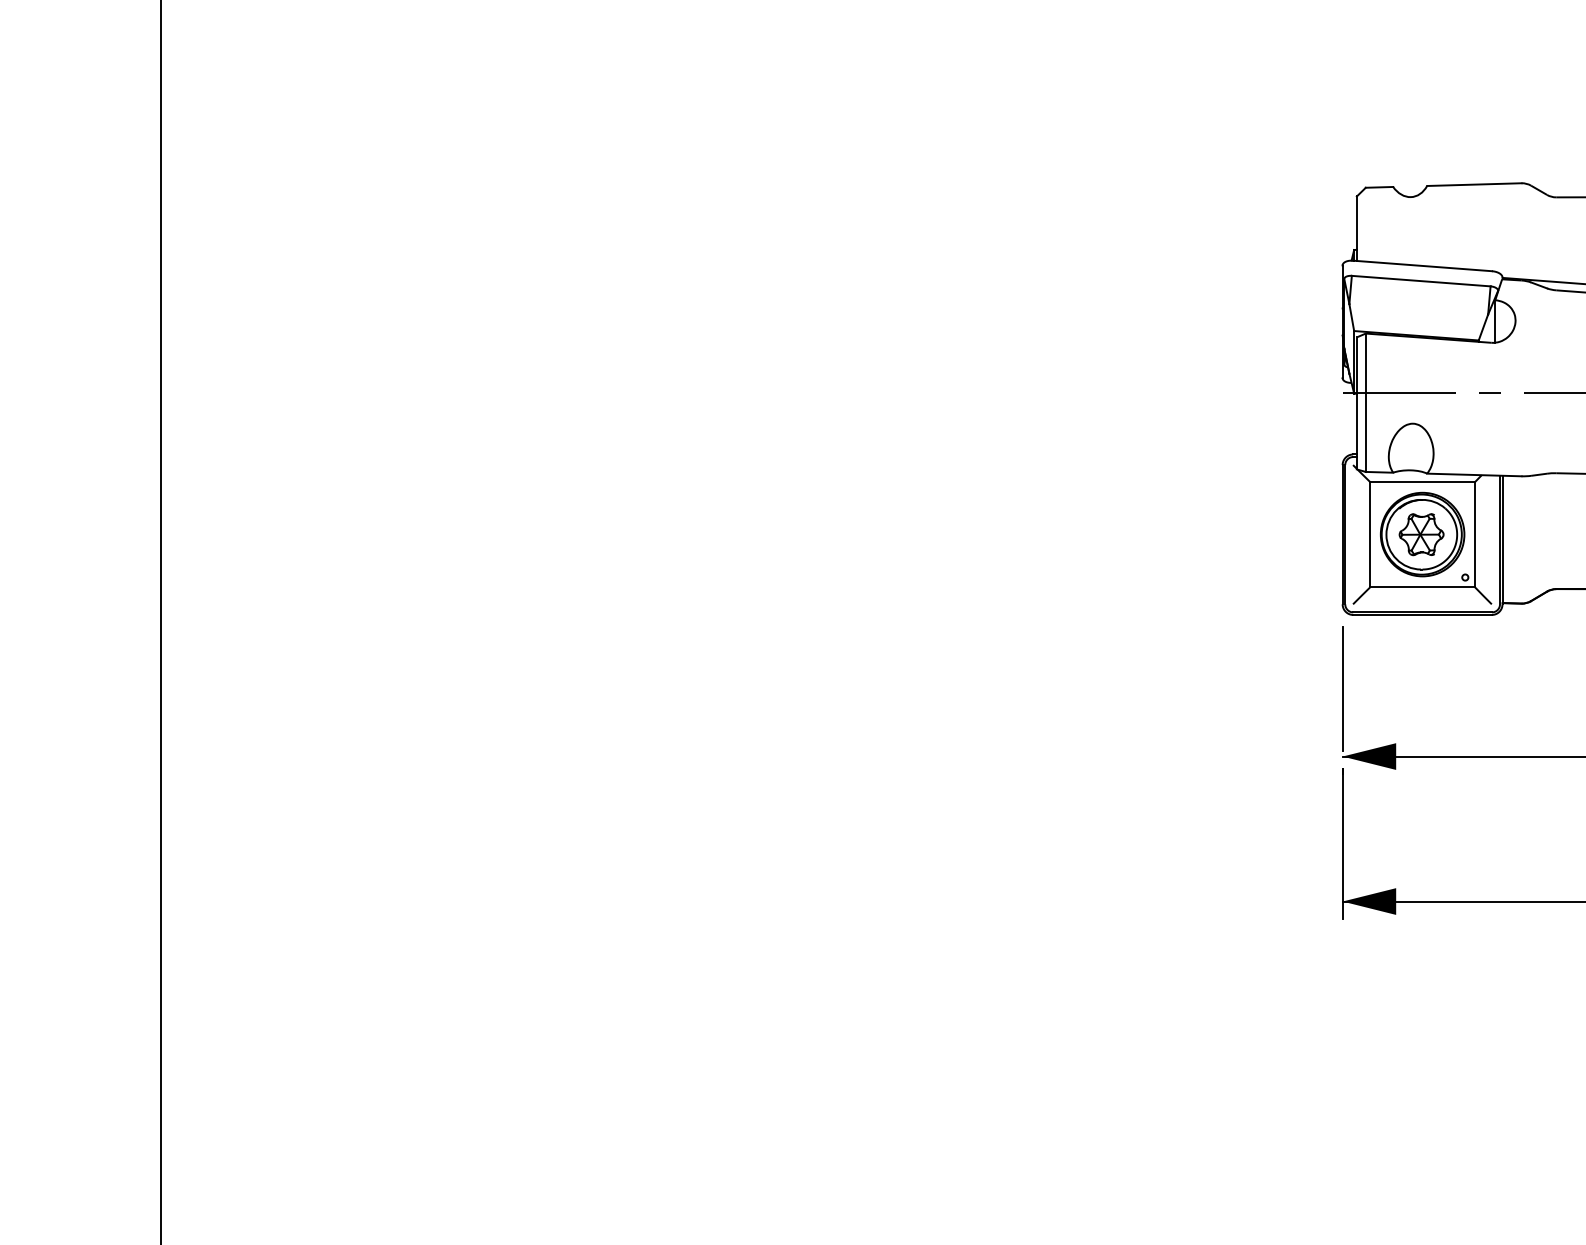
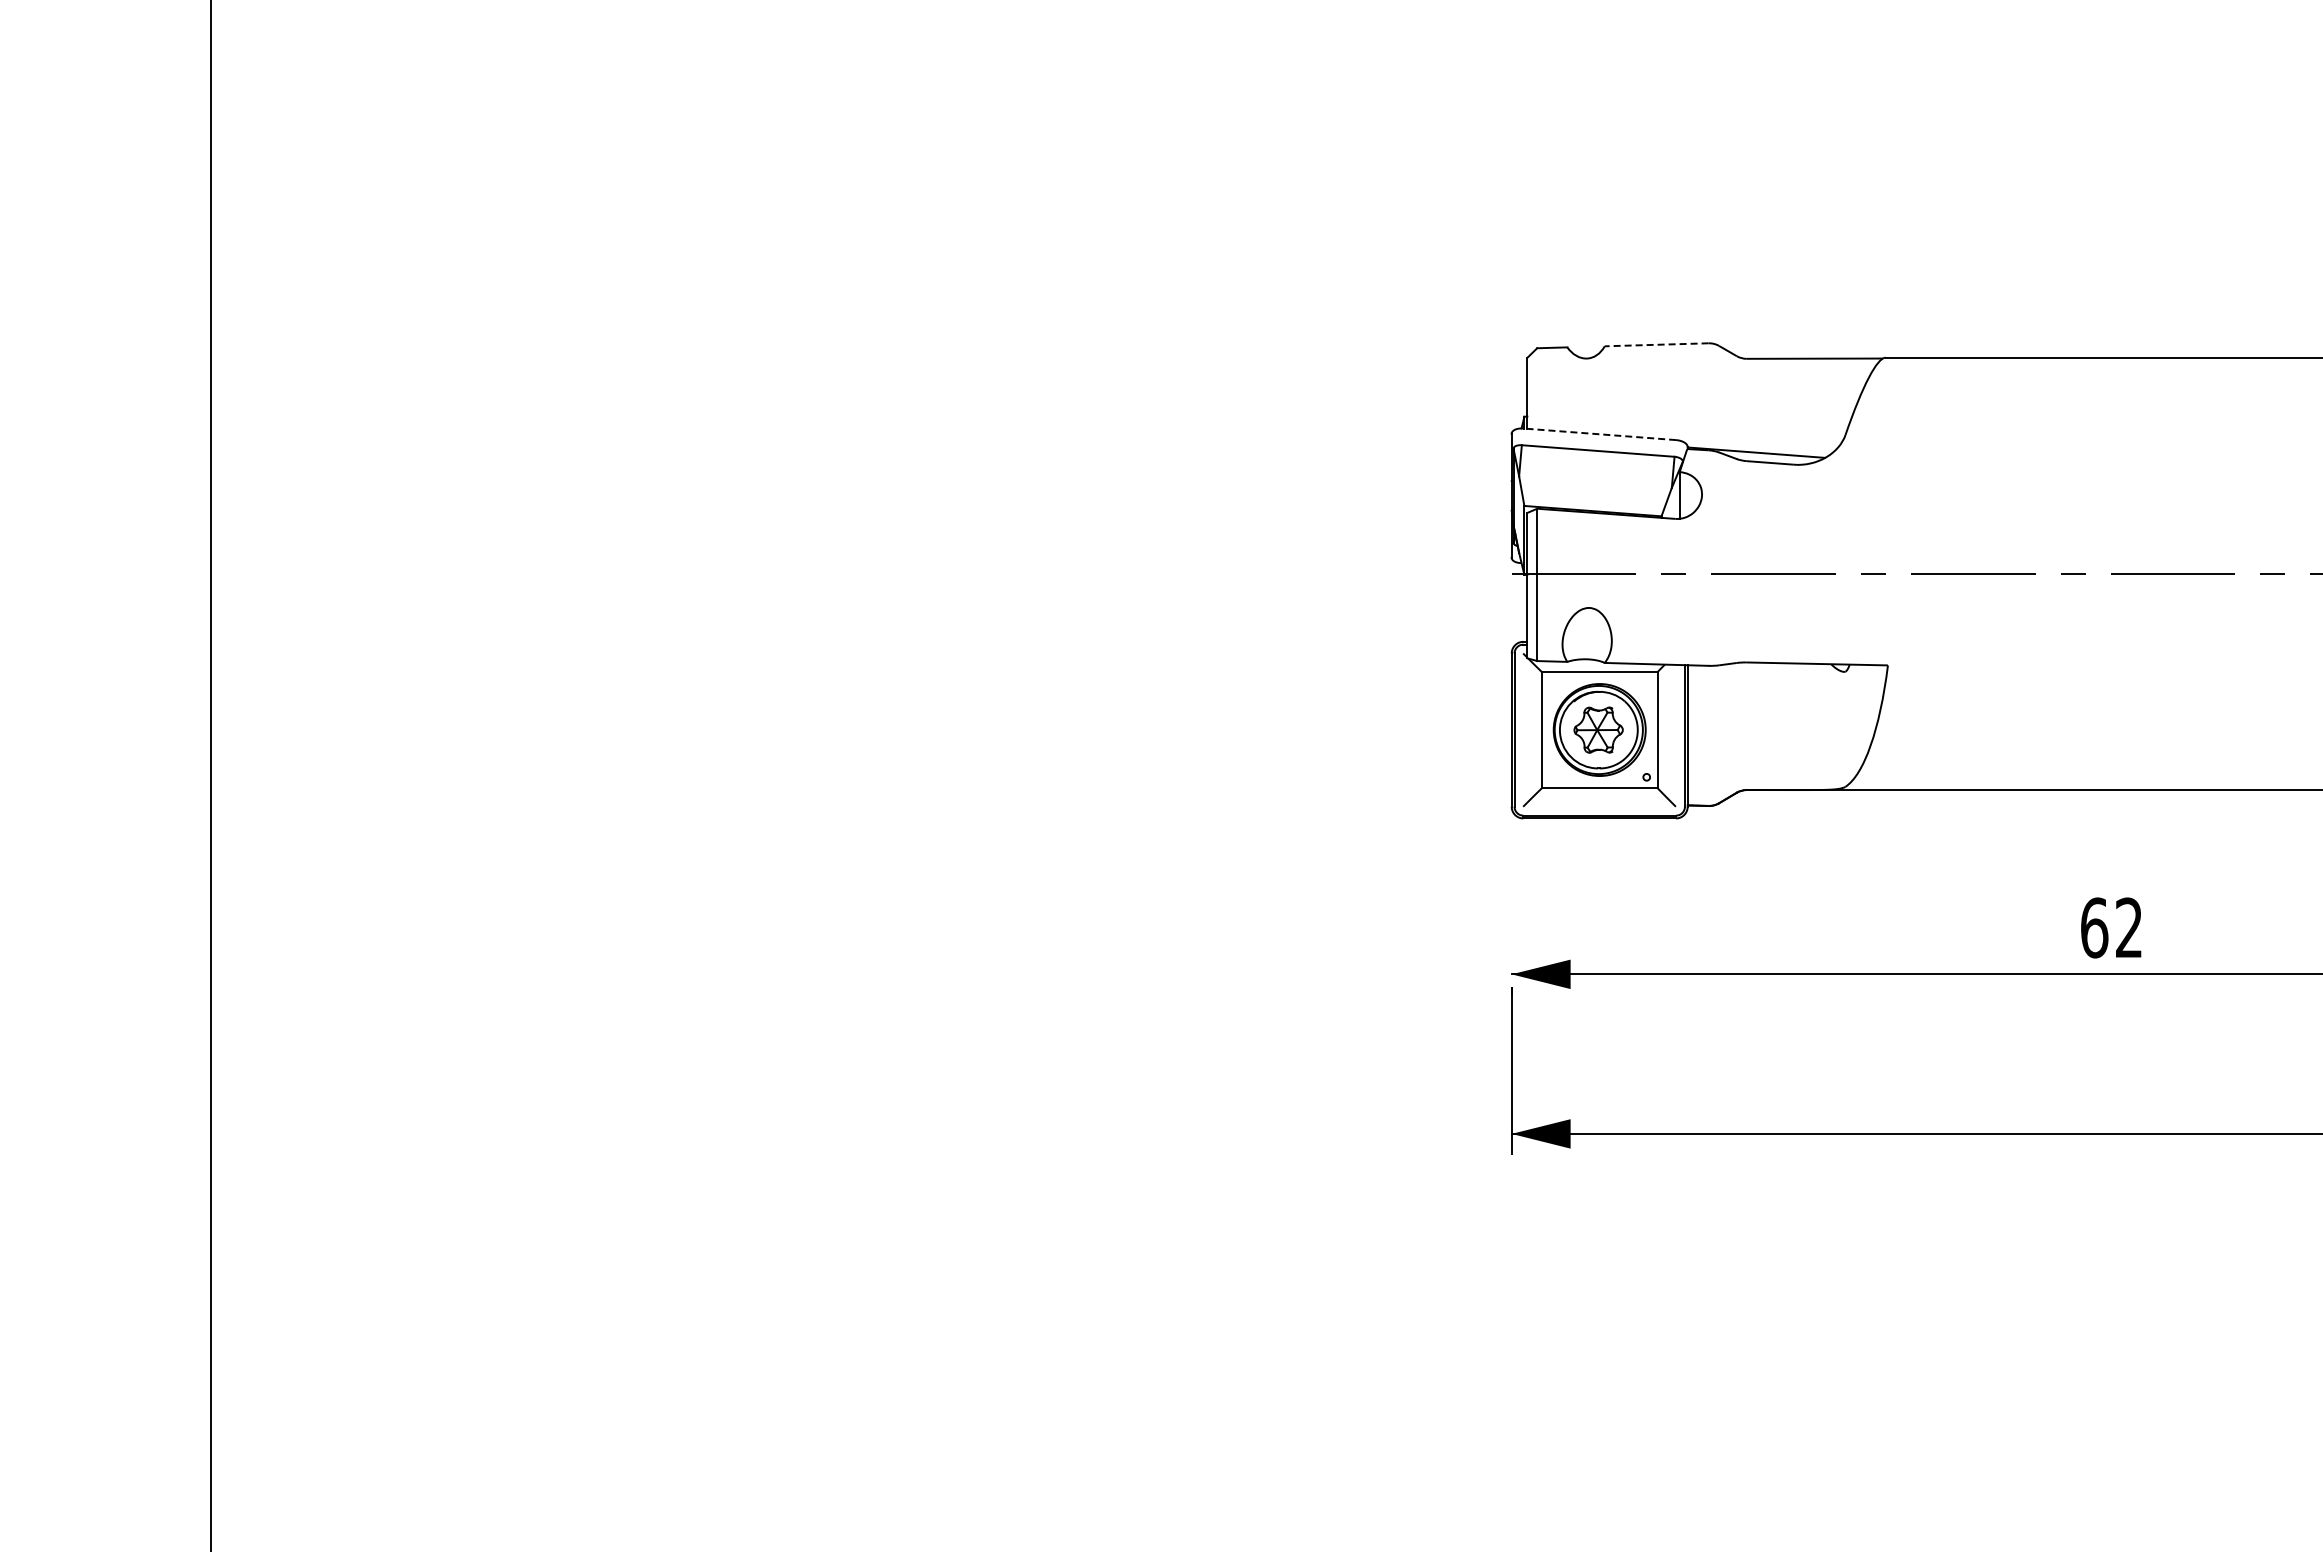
line: (1474, 184) -> (1656, 344), solid -> dashed
line: (1422, 266) -> (1599, 434), solid -> dashed
line: (1342, 688) -> (1511, 899), removed

